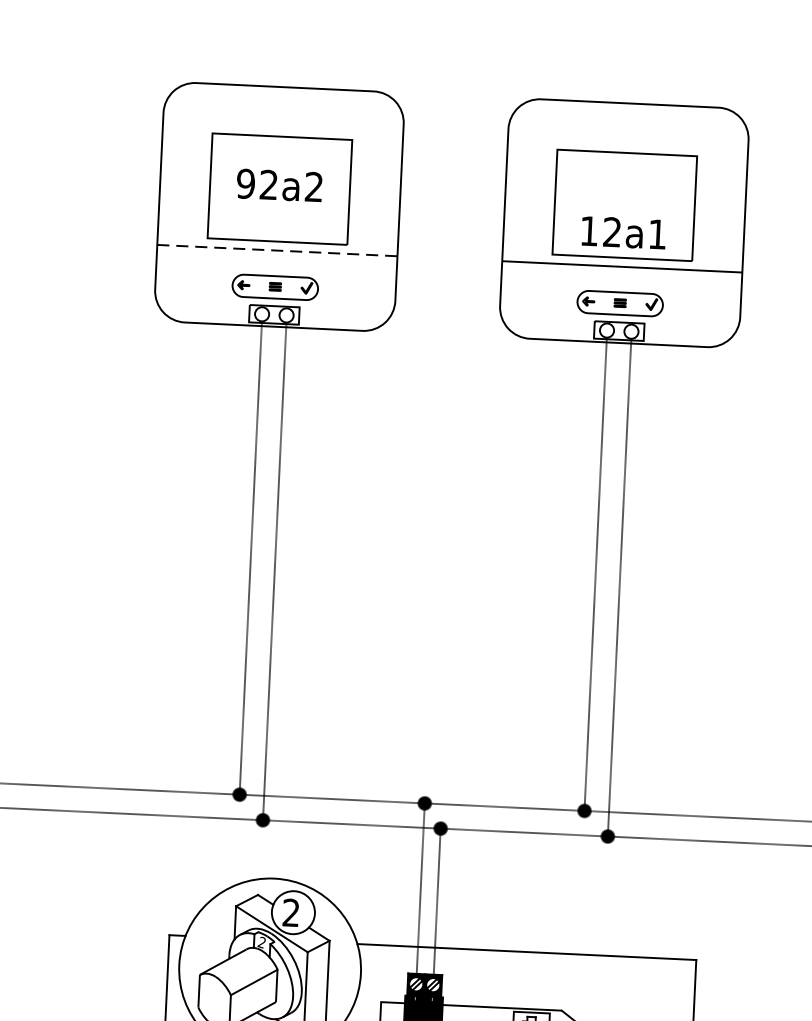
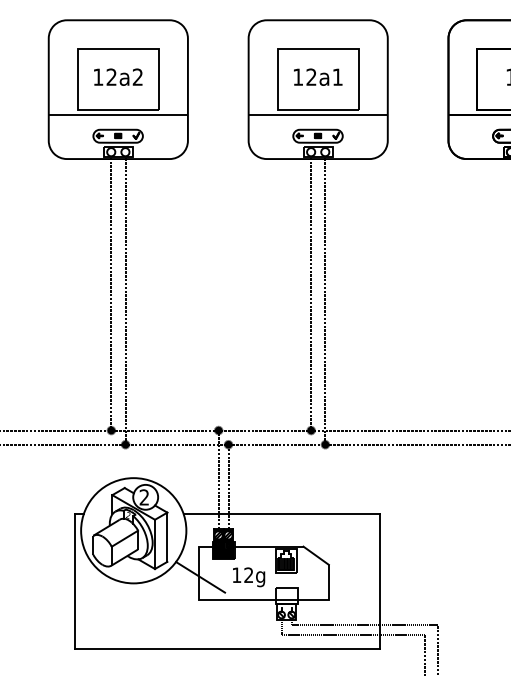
text: (246, 182) -> (98, 76), 92a2 -> 12a2
text: (624, 231) -> (318, 76), moved
line: (277, 249) -> (118, 114), dashed -> solid

